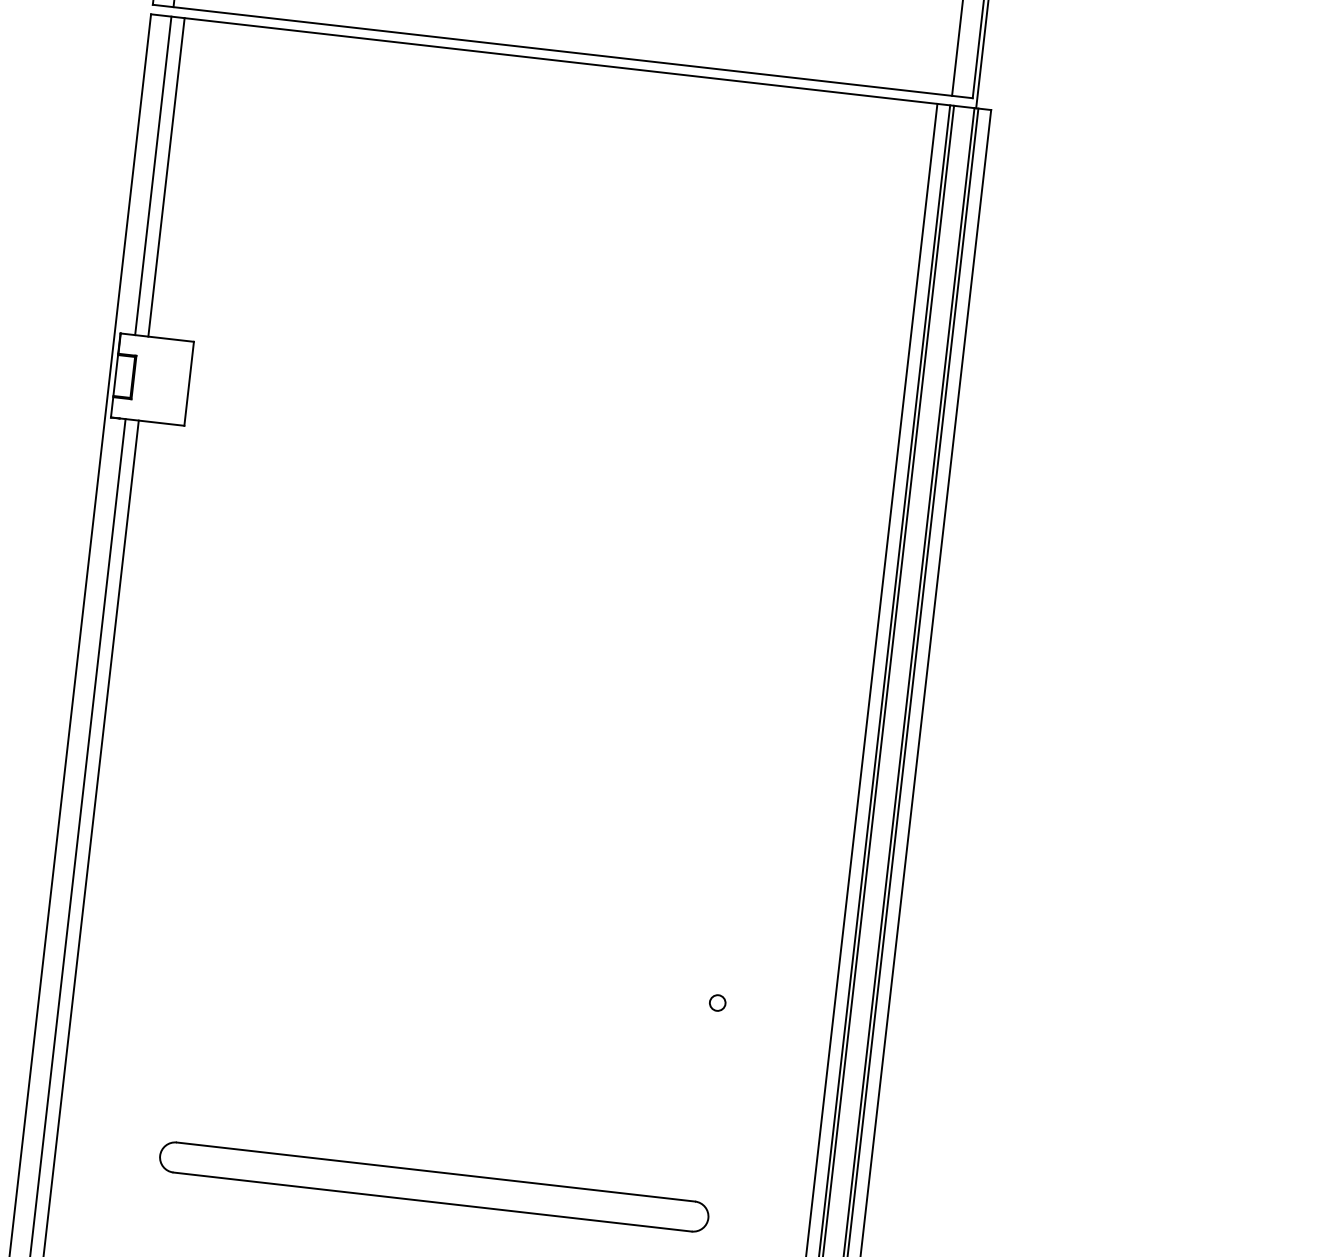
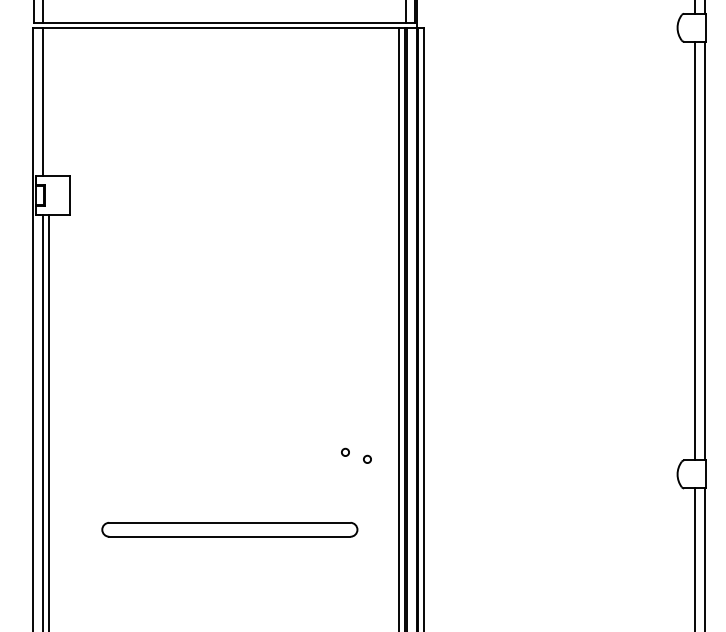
line: (167, 176) -> (49, 101), removed
circle: (763, 1021) -> (367, 458), added
part: (433, 1186) -> (229, 529), moved

